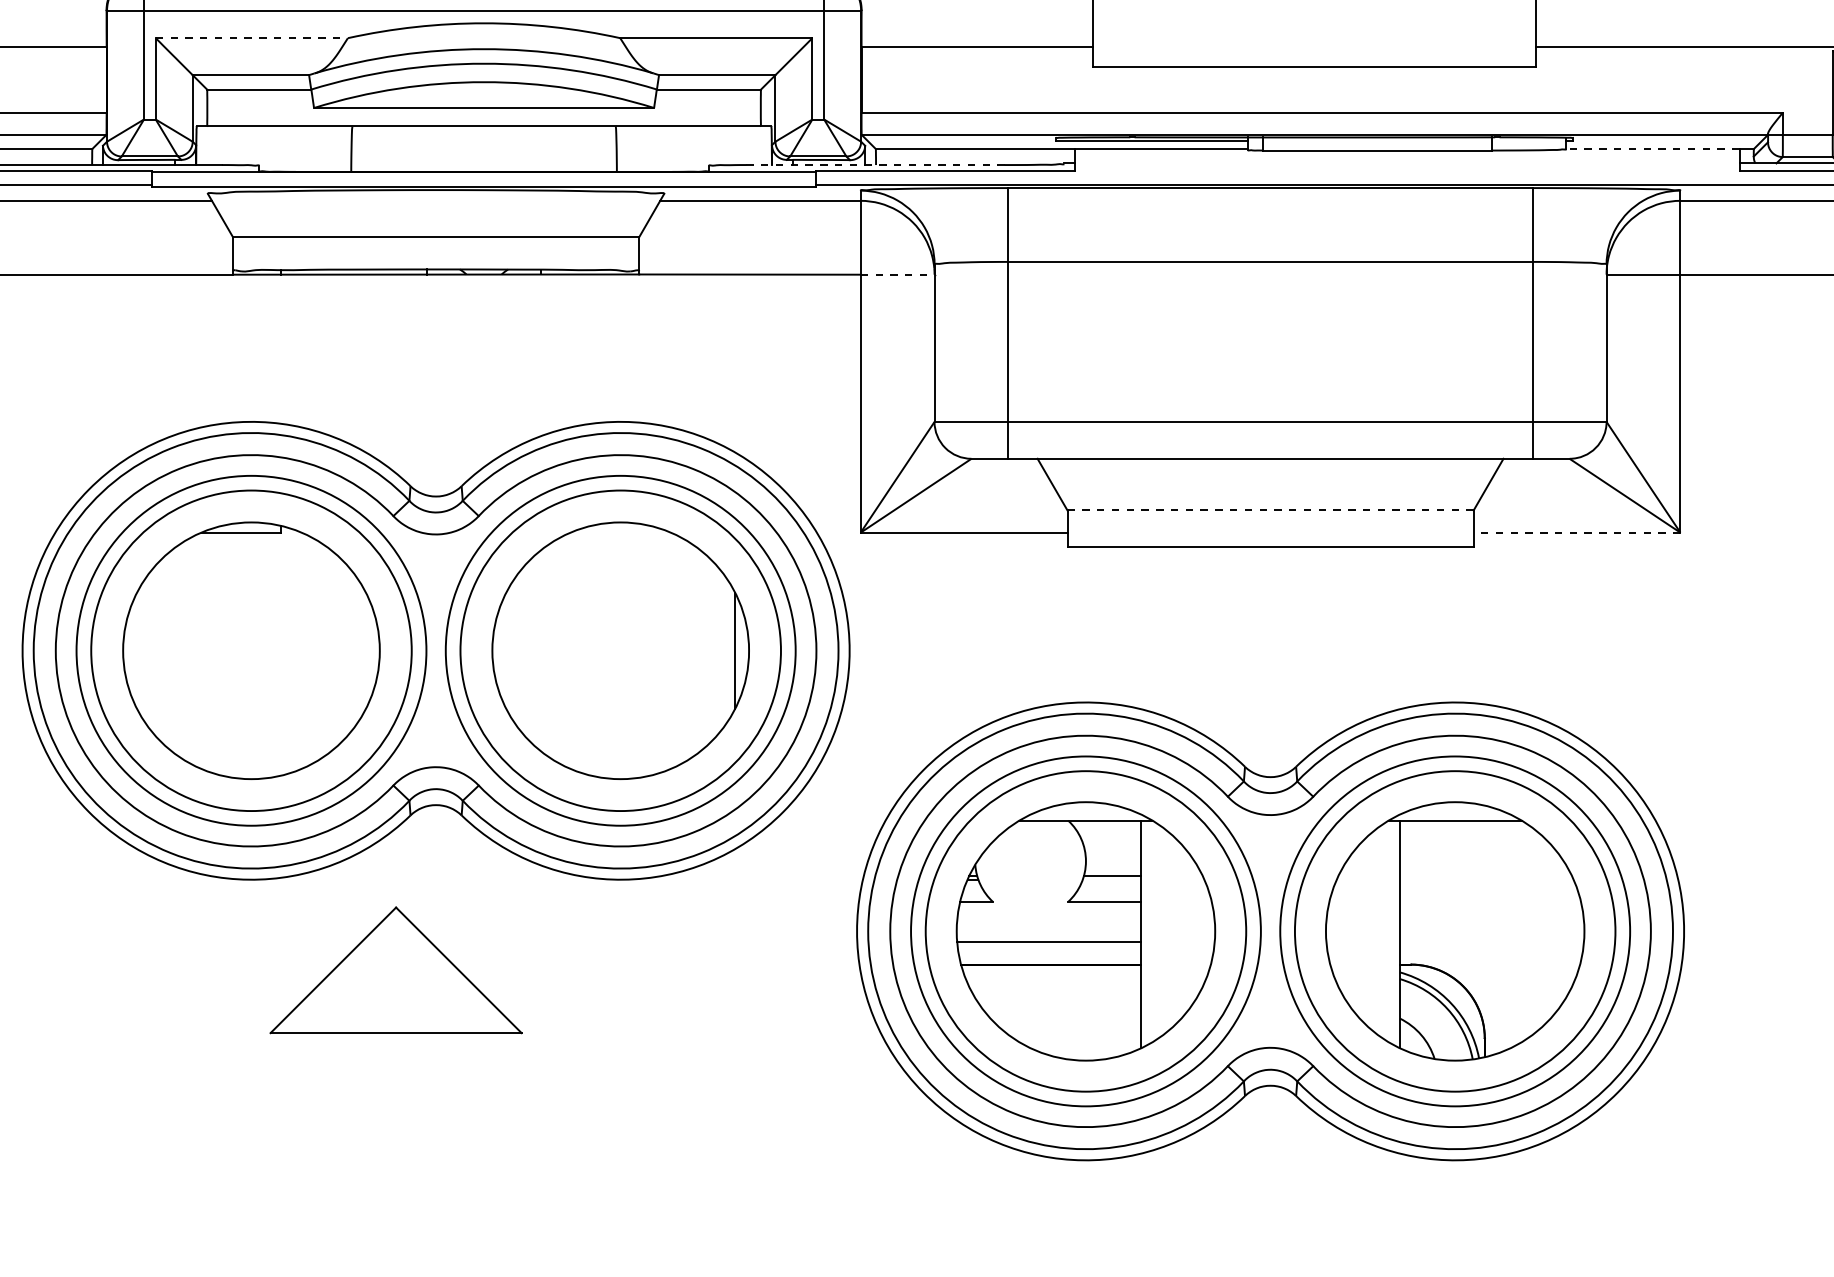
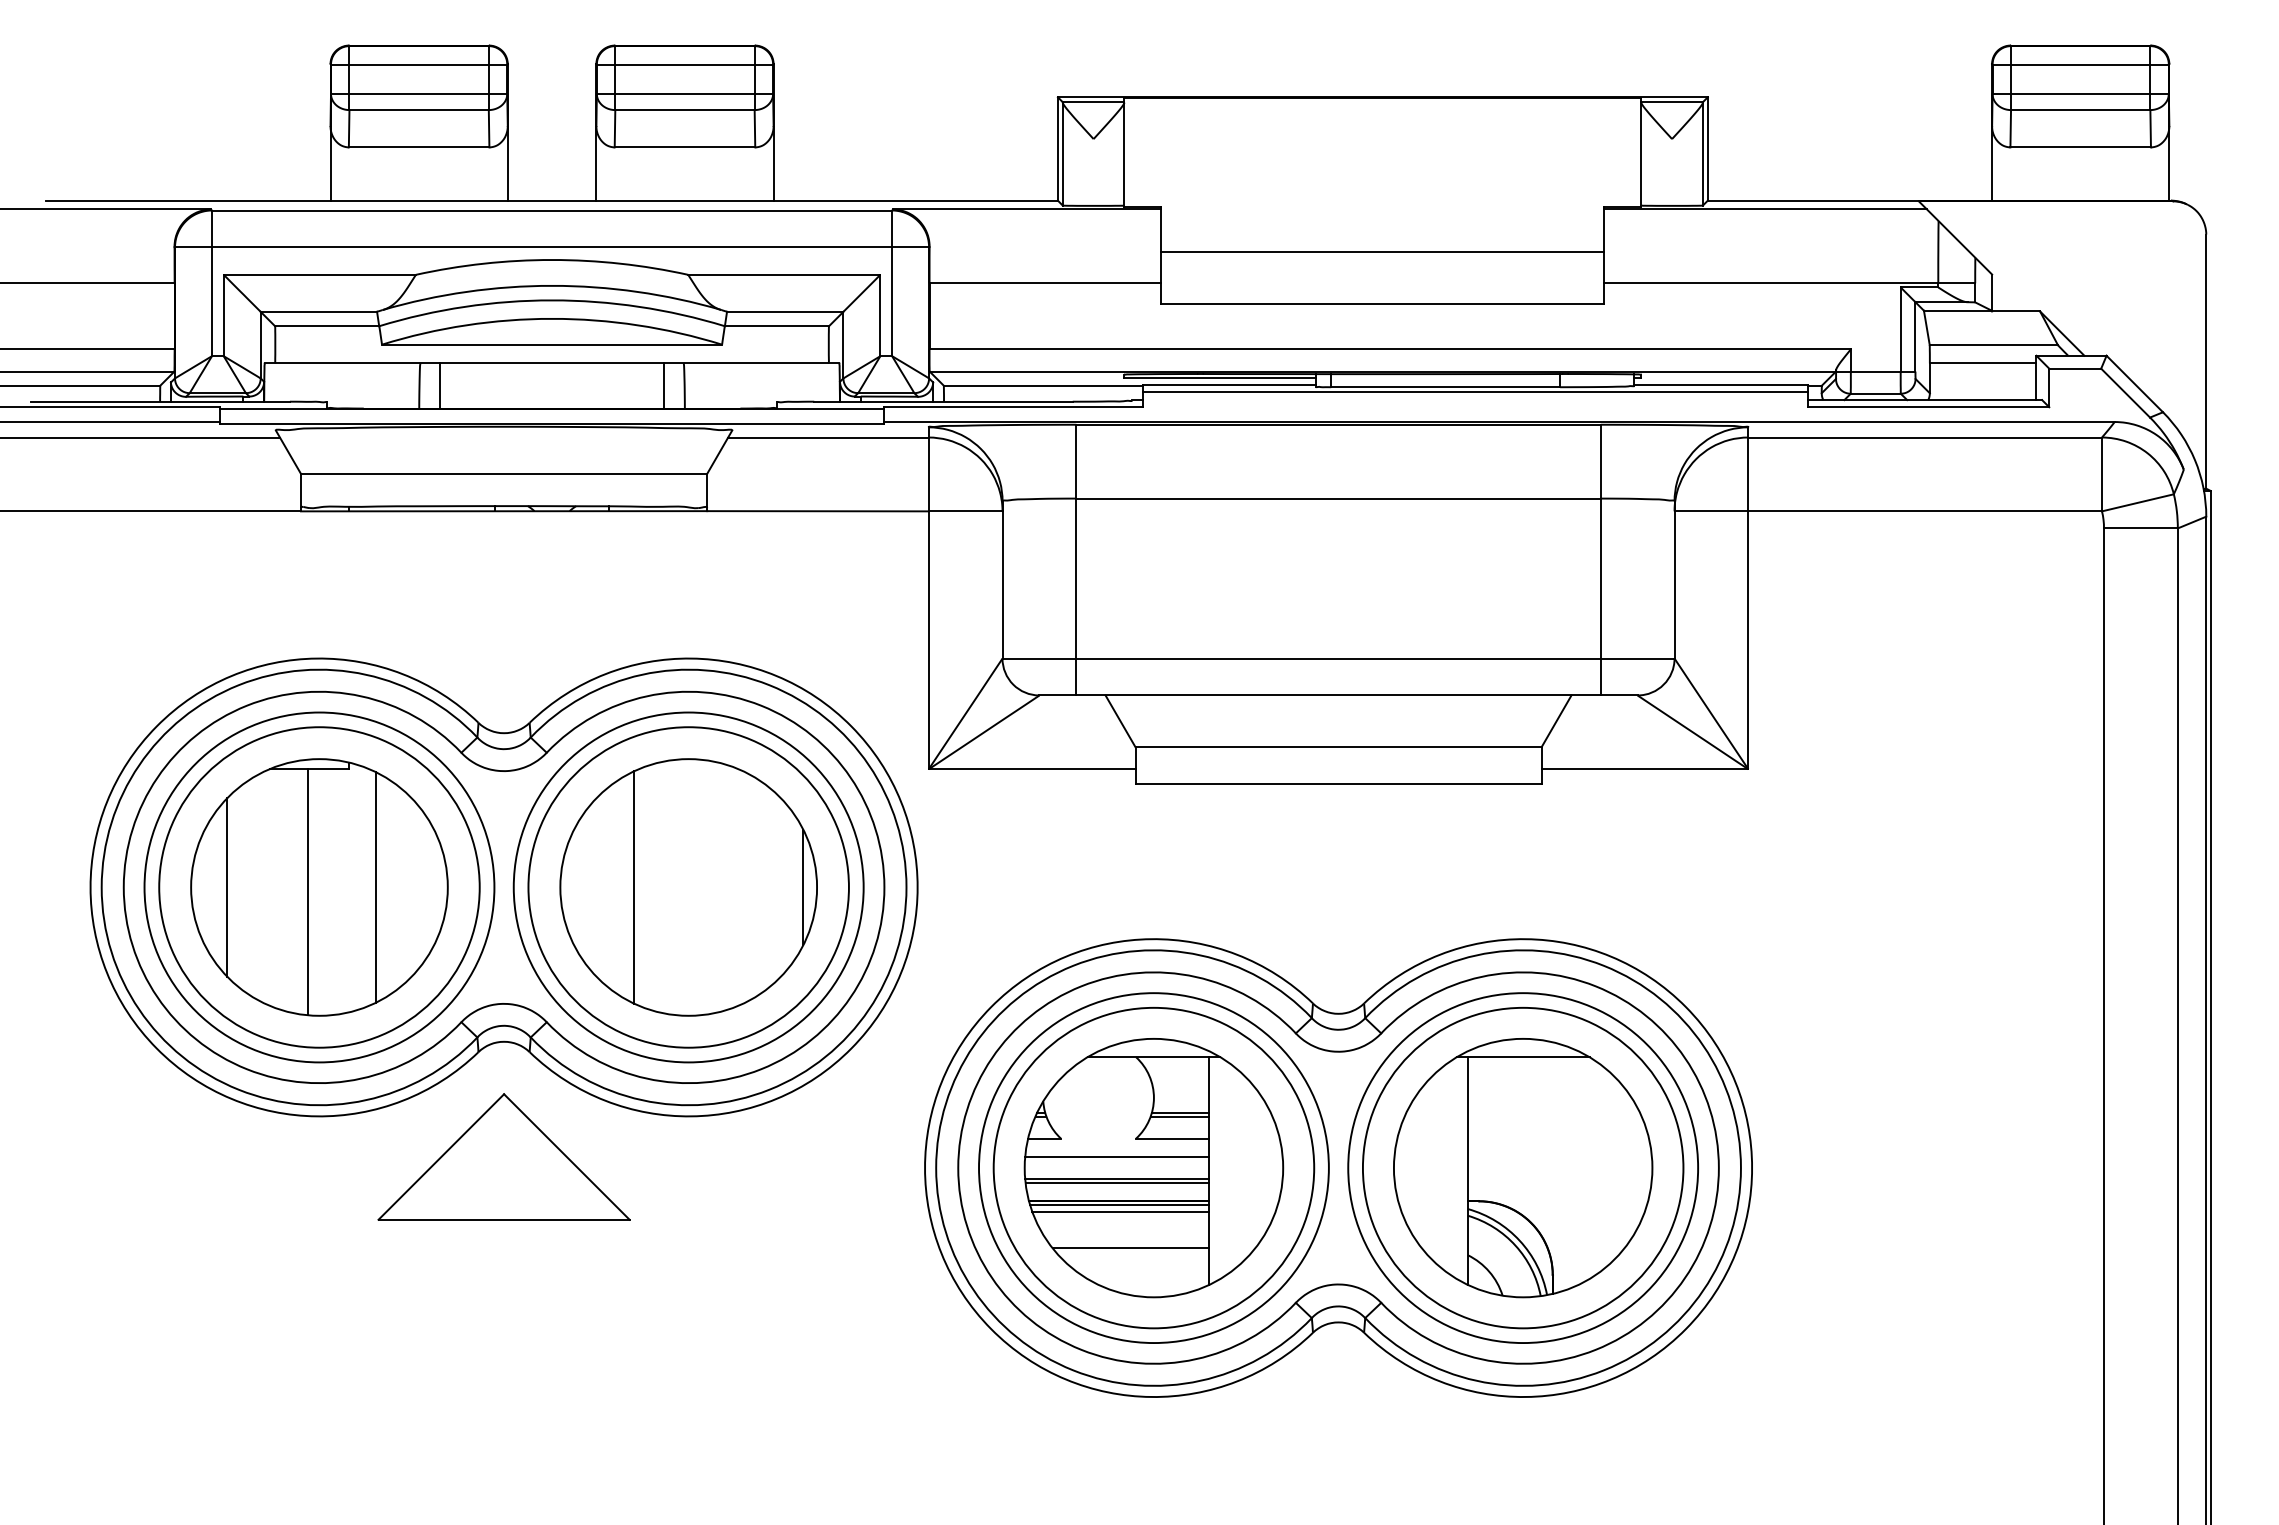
line: (1314, 15) -> (1382, 252), added
line: (252, 37) -> (320, 274), dashed -> solid
line: (372, 148) -> (440, 385), added
line: (595, 148) -> (663, 385), added
line: (1652, 148) -> (1720, 385), dashed -> solid
line: (1406, 155) -> (1474, 392), added
line: (875, 164) -> (943, 401), dashed -> solid
line: (897, 274) -> (965, 511), dashed -> solid
line: (1270, 510) -> (1338, 747), dashed -> solid
line: (1576, 532) -> (1644, 769), dashed -> solid
line: (159, 650) -> (227, 887), added
line: (307, 650) -> (375, 887), added
line: (565, 650) -> (633, 887), added
line: (240, 655) -> (308, 892), added
line: (1111, 879) -> (1179, 1116), added
line: (1049, 919) -> (1117, 1156), added
line: (1049, 945) -> (1117, 1182), added
line: (1051, 968) -> (1119, 1205), added
part: (395, 969) -> (503, 1156), moved
line: (1052, 974) -> (1120, 1211), added
line: (1062, 1011) -> (1130, 1248), added

